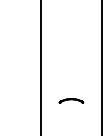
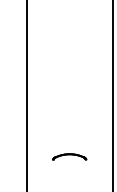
part: (71, 100) -> (69, 156), moved

